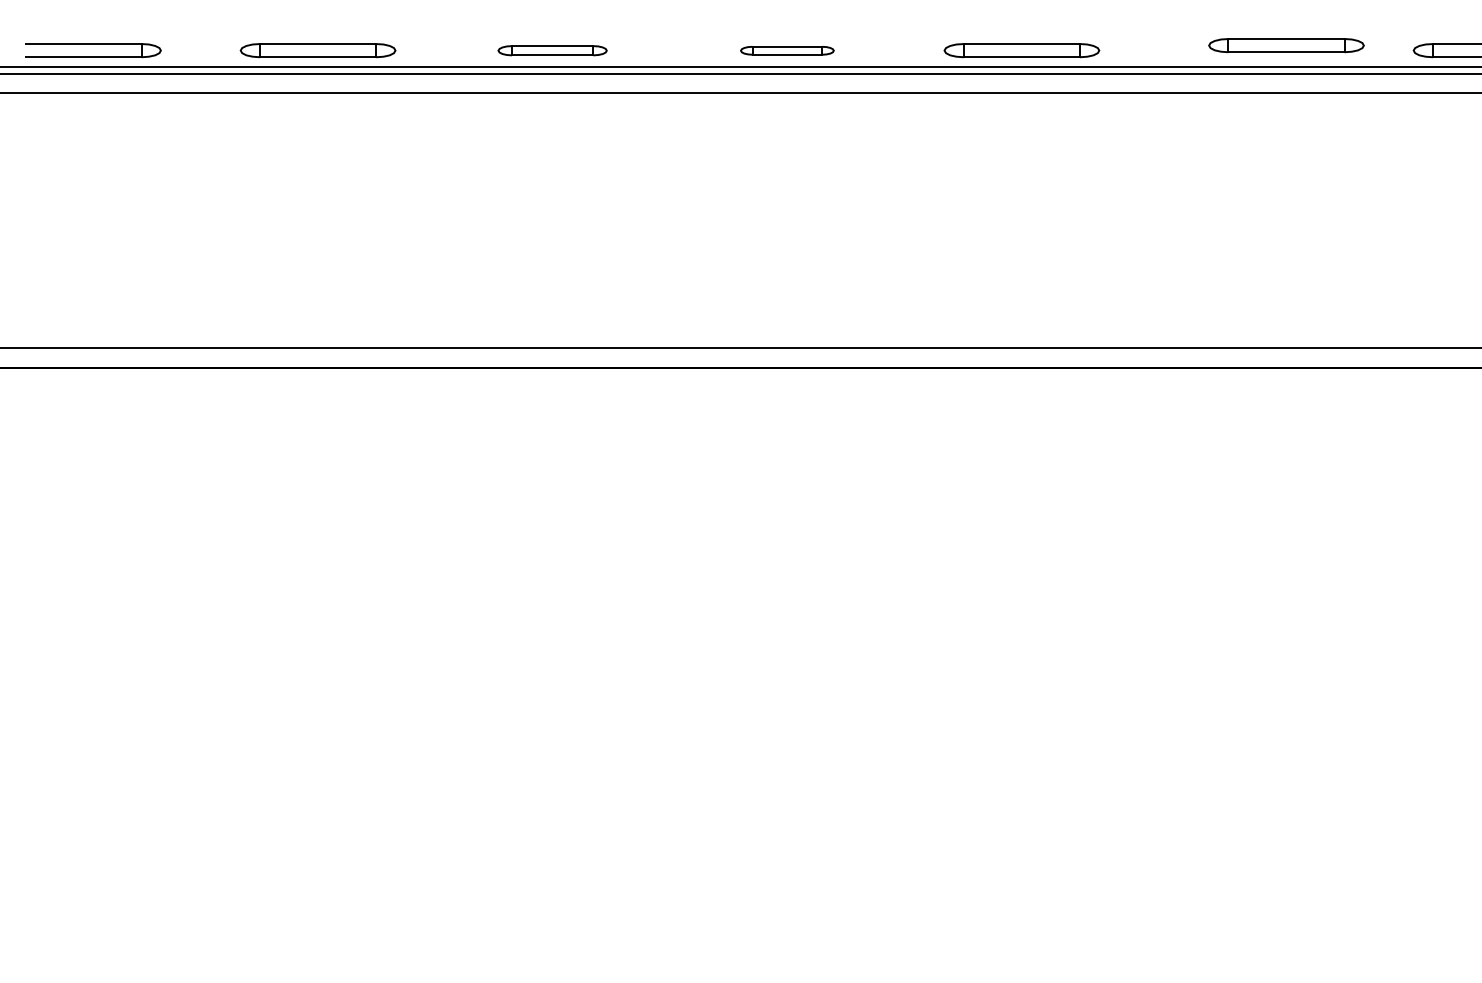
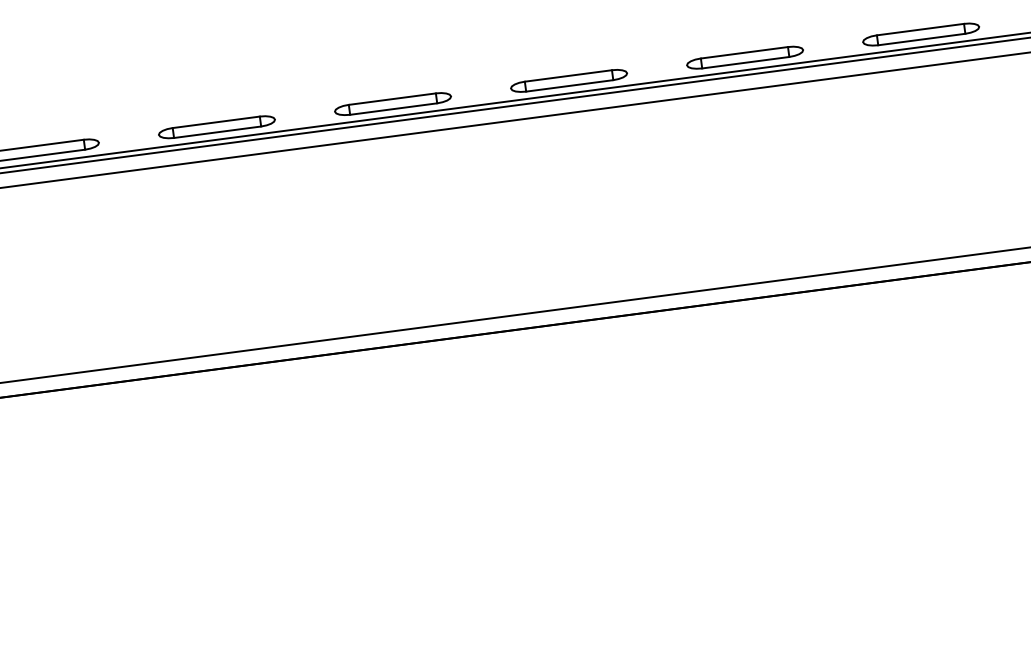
part: (1286, 45) -> (745, 57), moved
part: (552, 50) -> (216, 127), size x1.43
part: (787, 50) -> (393, 103), size x1.67

